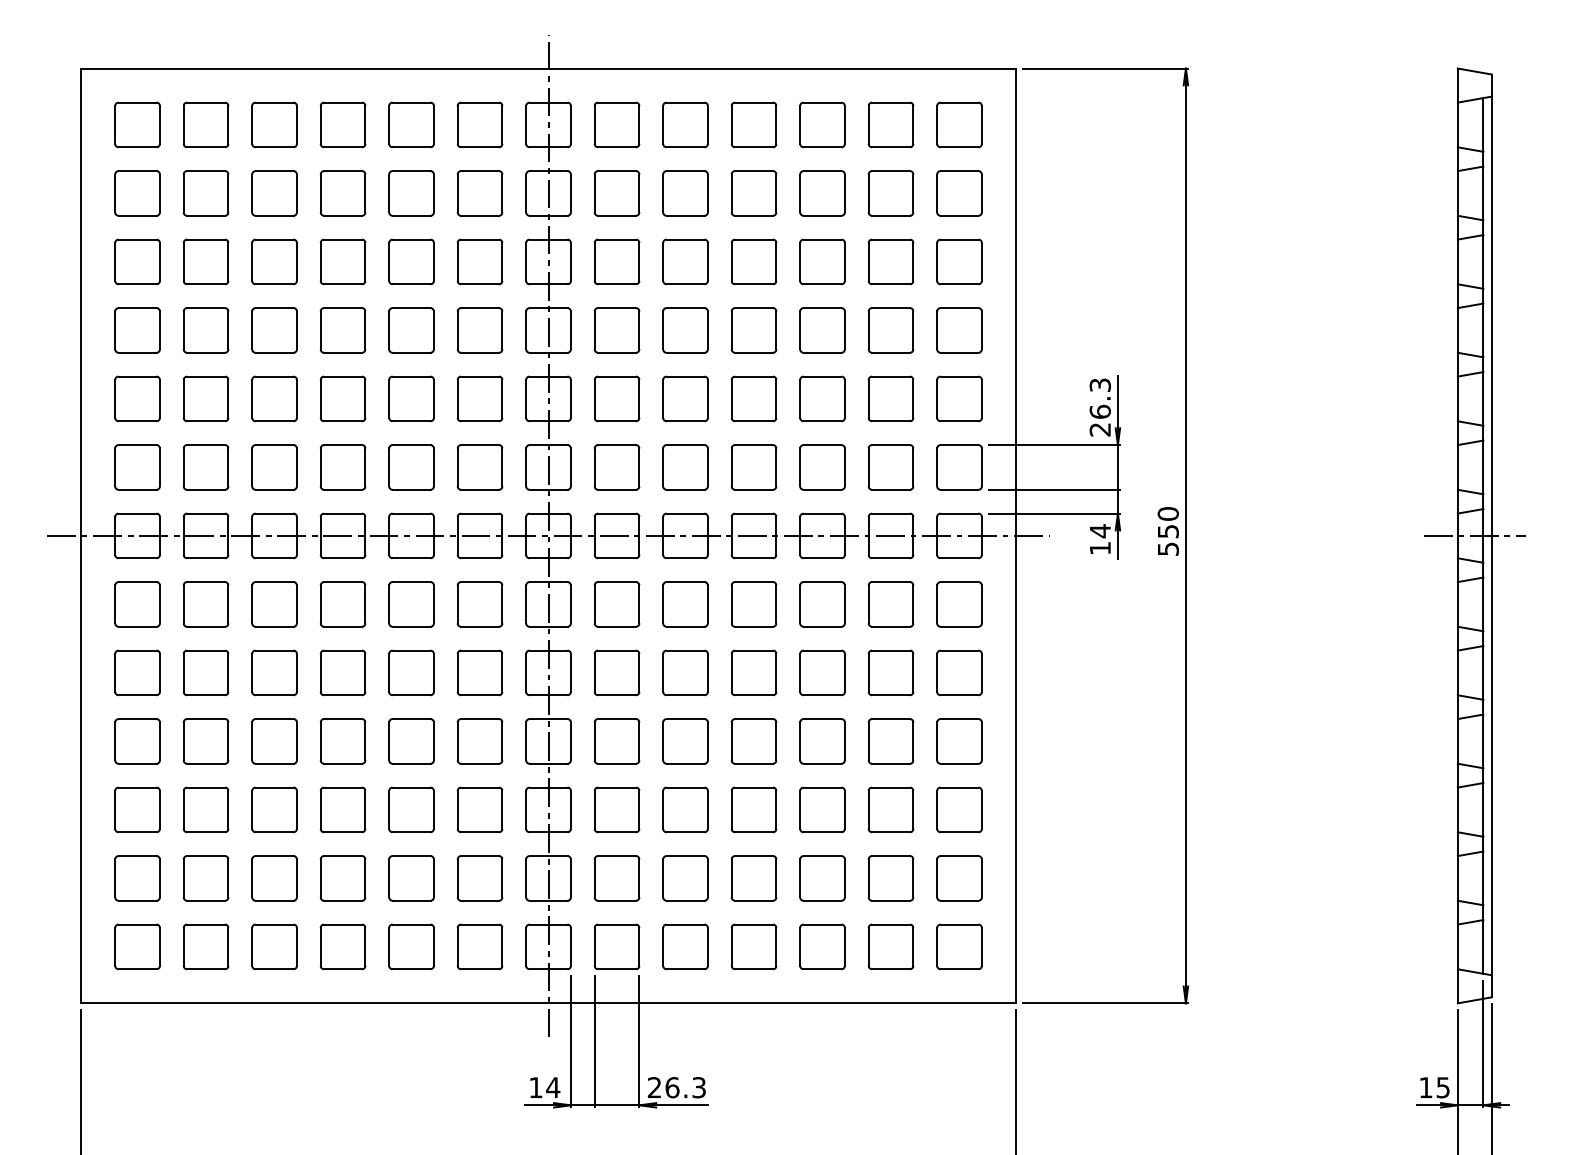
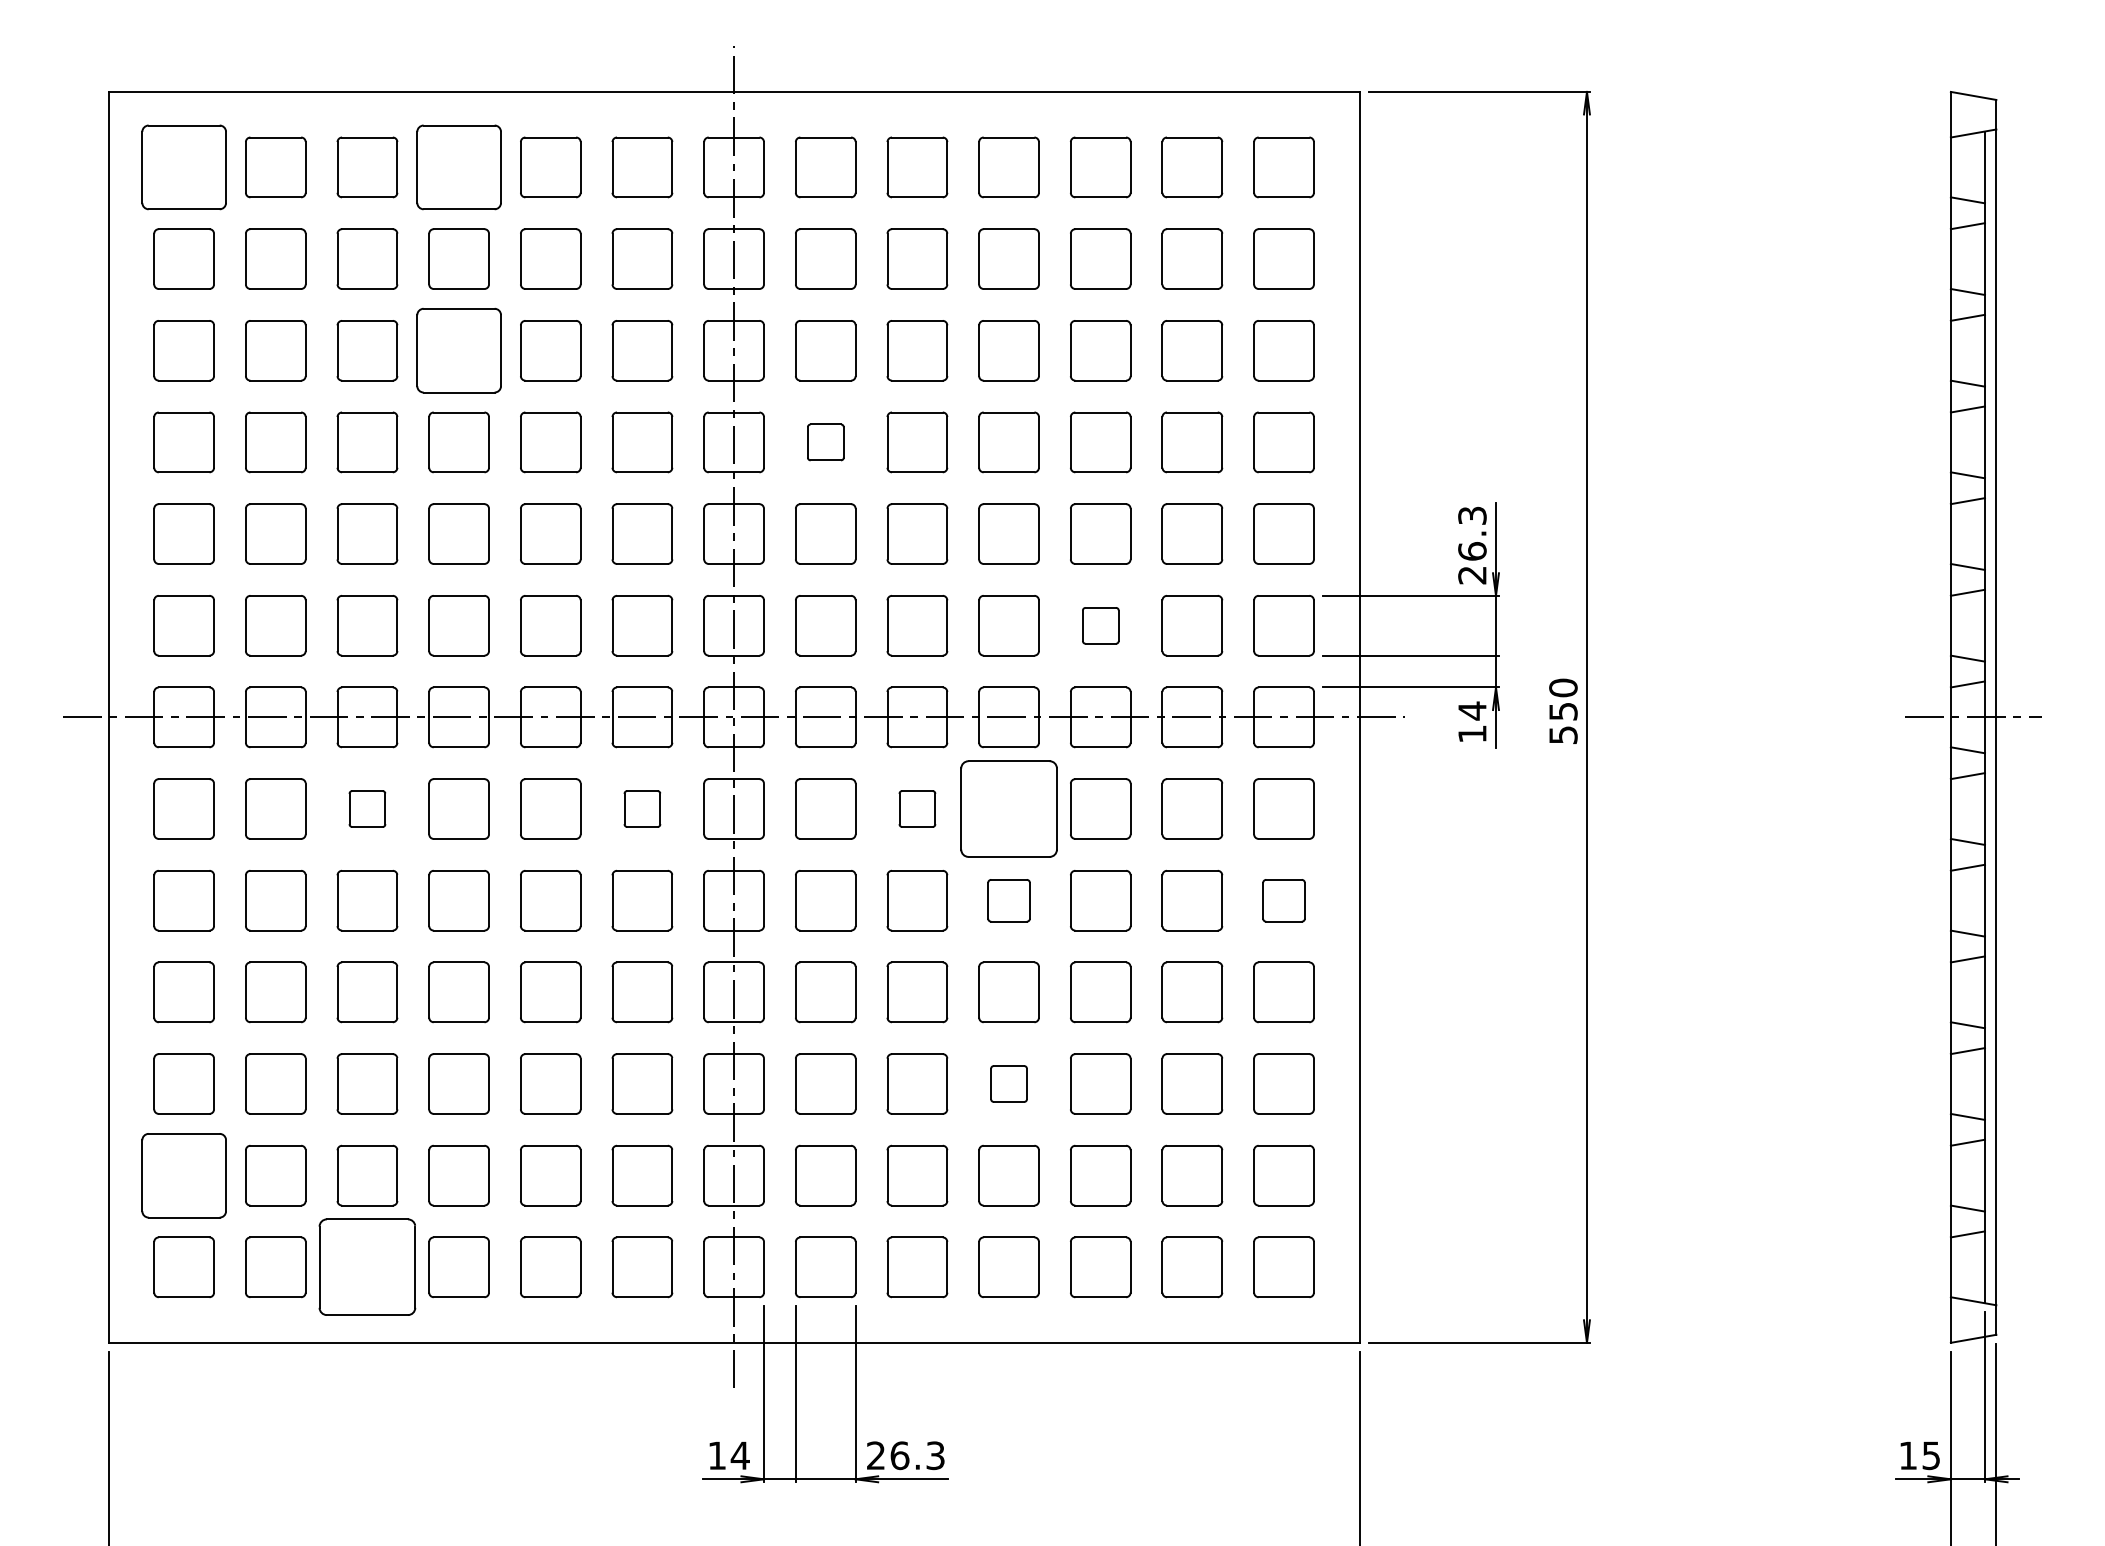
part: (137, 125) -> (183, 167), size x1.4
part: (342, 125) -> (458, 167), size x1.4
part: (342, 261) -> (458, 350), size x1.4
part: (616, 330) -> (825, 442), size x0.6
part: (822, 467) -> (1100, 625), size x0.6
part: (274, 604) -> (367, 808), size x0.6
part: (480, 604) -> (642, 808), size x0.6
part: (685, 604) -> (917, 808), size x0.6
part: (753, 604) -> (1008, 808), size x1.6
part: (753, 672) -> (1008, 900), size x0.7
part: (959, 672) -> (1283, 900), size x0.7
part: (753, 809) -> (1008, 1083), size x0.6
part: (137, 878) -> (183, 1175), size x1.4
part: (274, 947) -> (367, 1267), size x1.6

